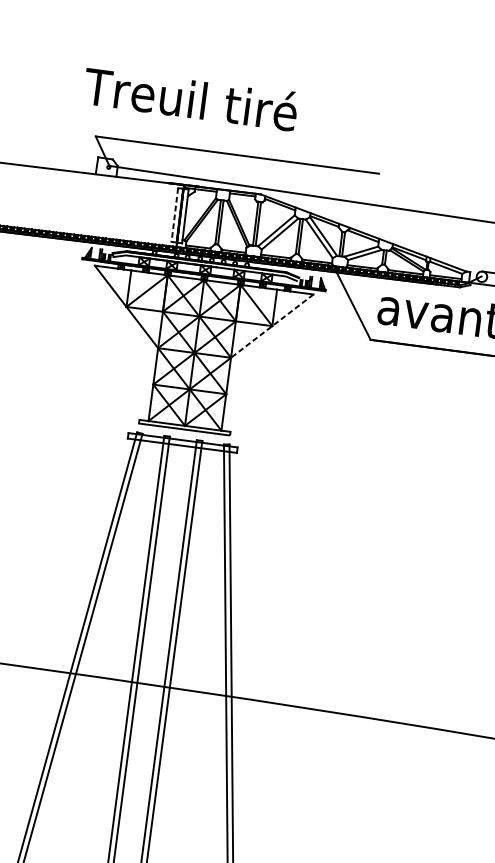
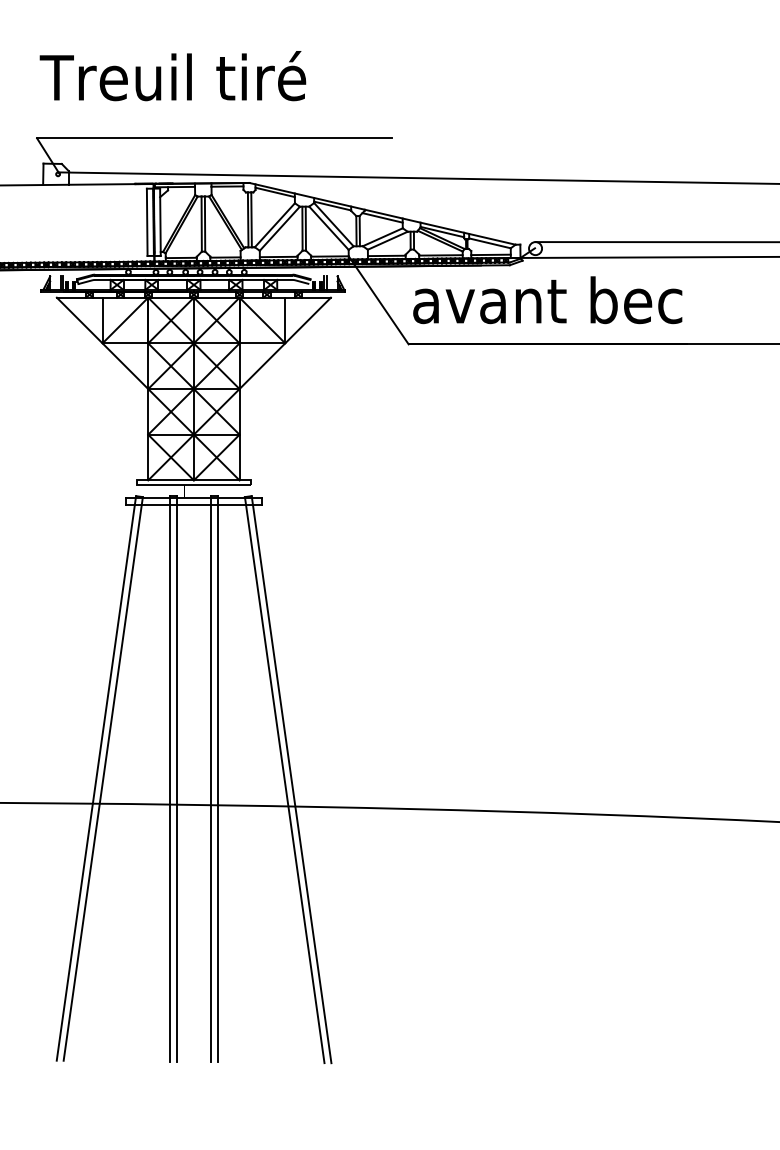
text: (190, 98) -> (172, 76), moved
line: (175, 215) -> (147, 222), dashed -> solid
line: (272, 326) -> (285, 343), dashed -> solid

